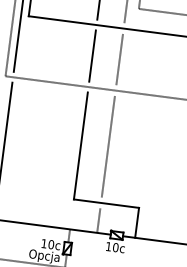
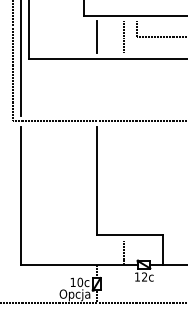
line: (92, 55) -> (96, 89), removed
line: (119, 59) -> (124, 89), removed
line: (108, 146) -> (124, 177), removed
text: (115, 247) -> (144, 276), 10c -> 12c

